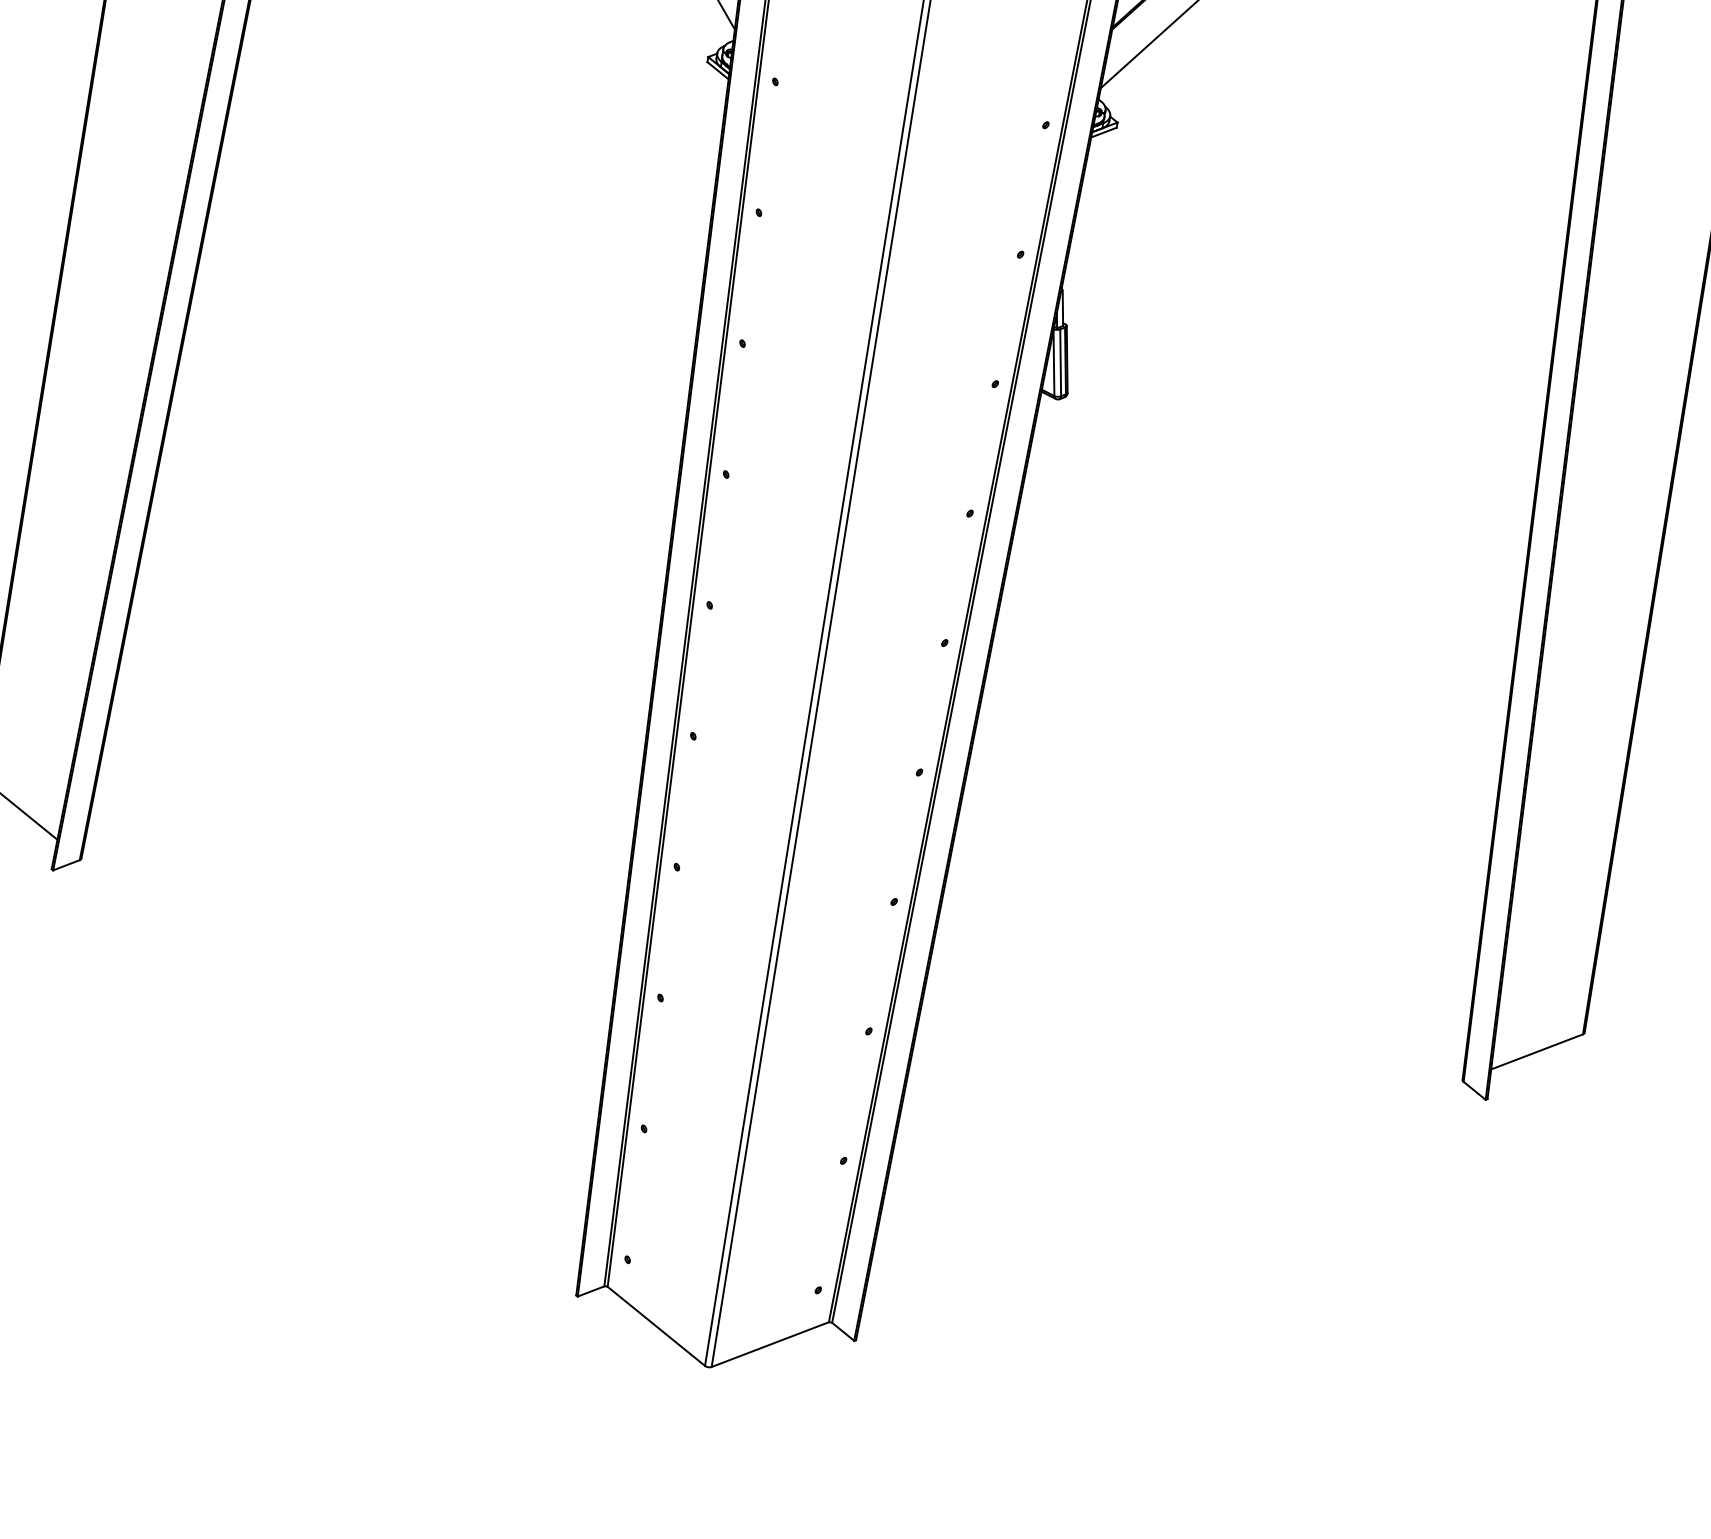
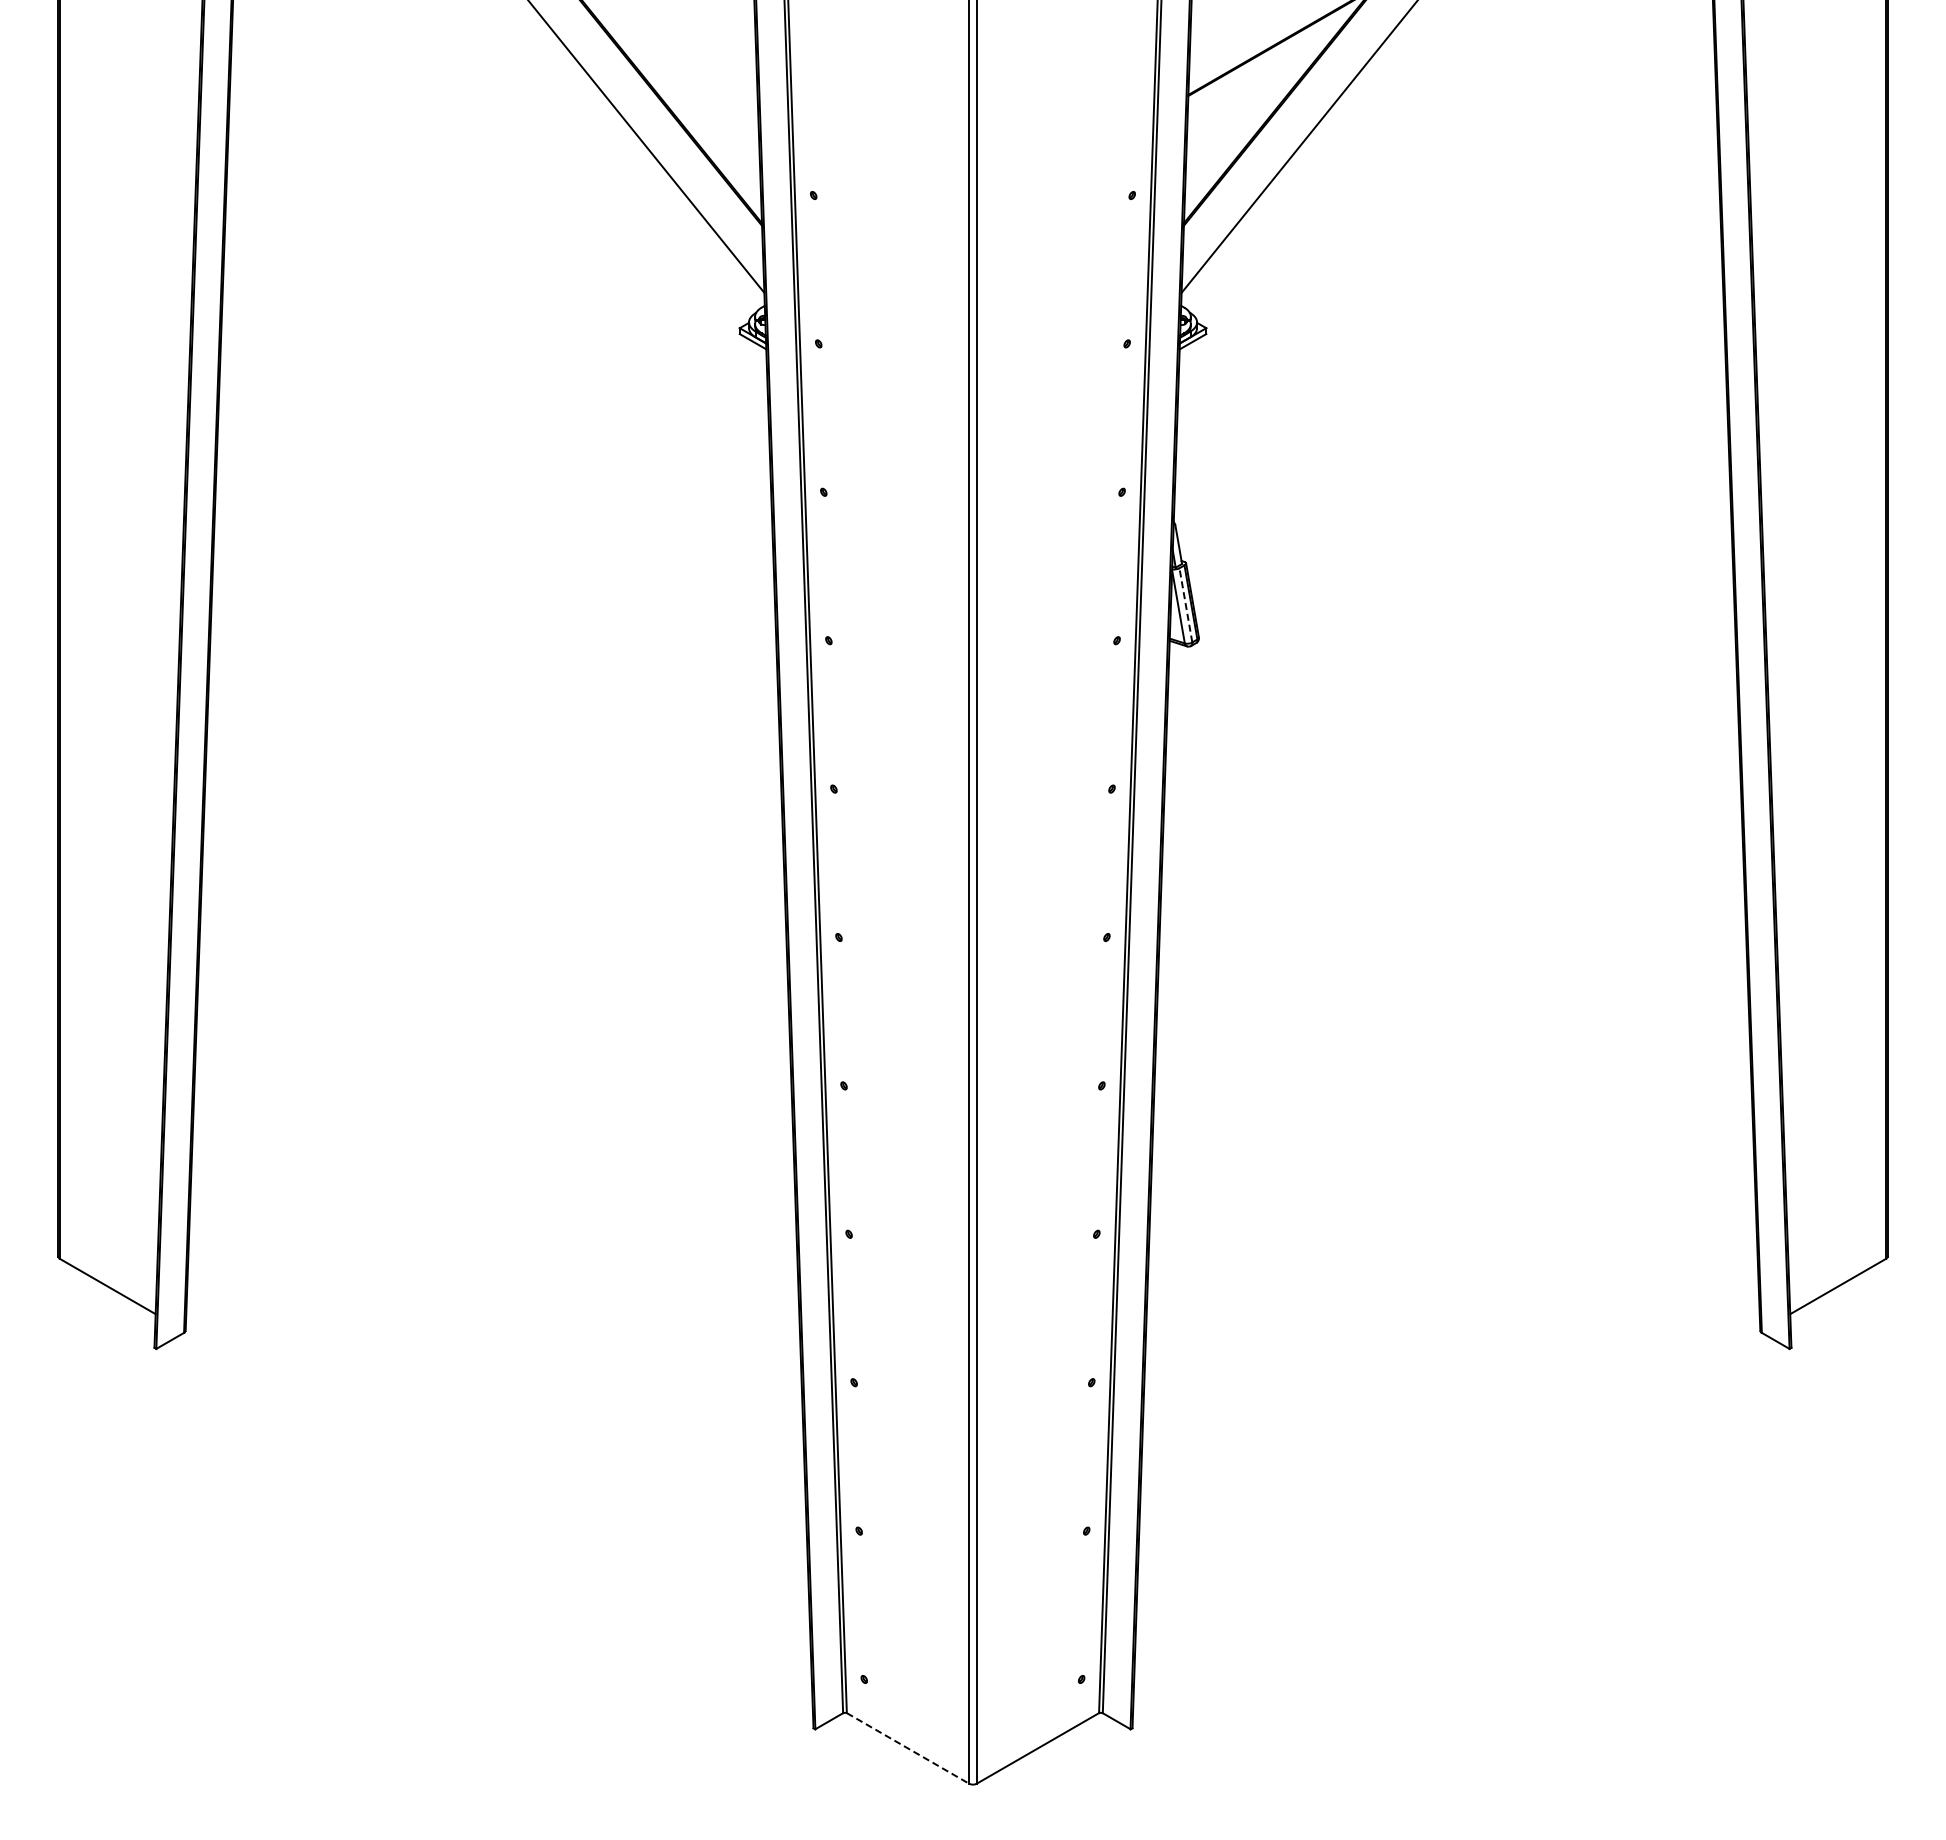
line: (1060, 362) -> (1185, 605), solid -> dashed
line: (656, 1326) -> (908, 1748), solid -> dashed

